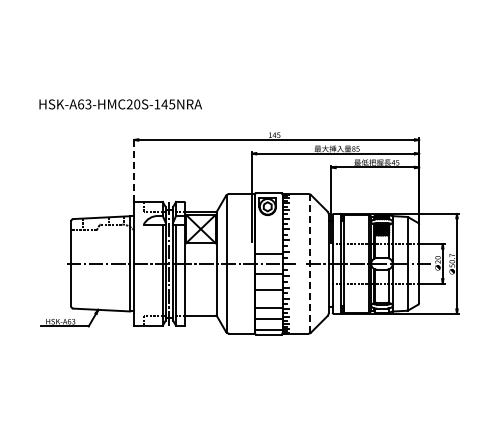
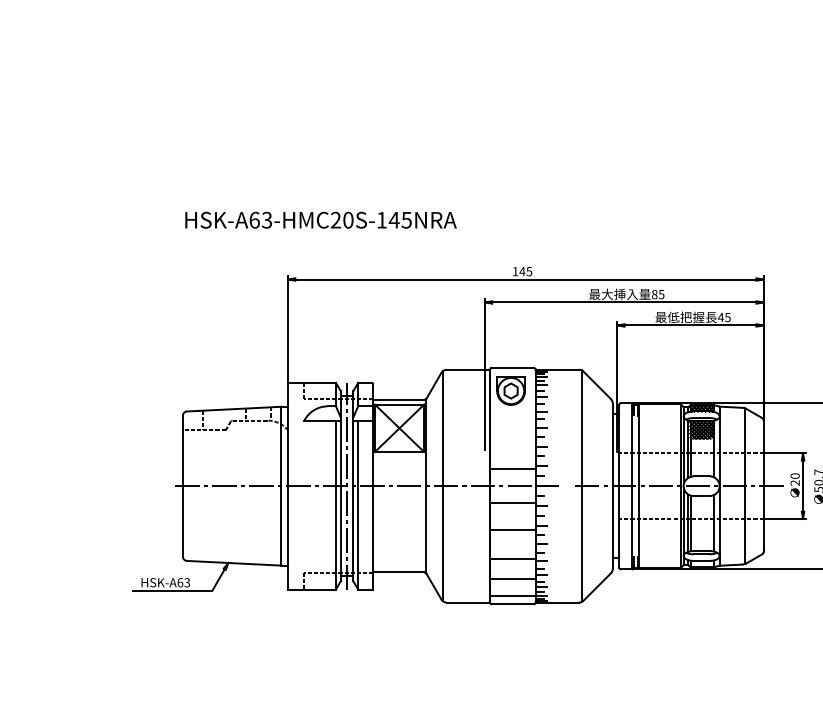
text: (120, 104) -> (320, 220), moved
line: (134, 169) -> (288, 328), dashed -> solid
line: (310, 263) -> (582, 485), dashed -> solid

